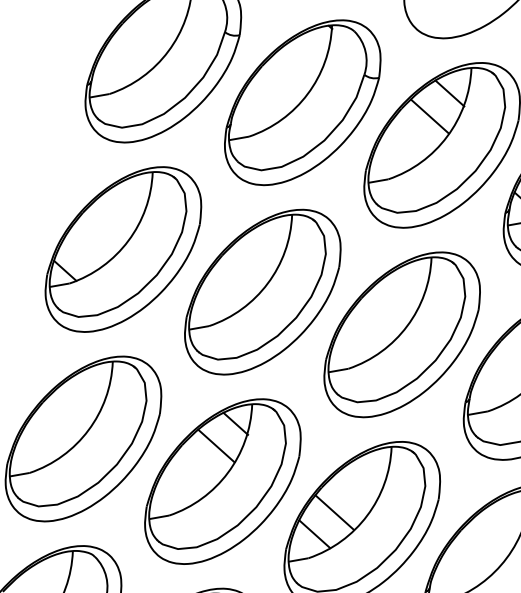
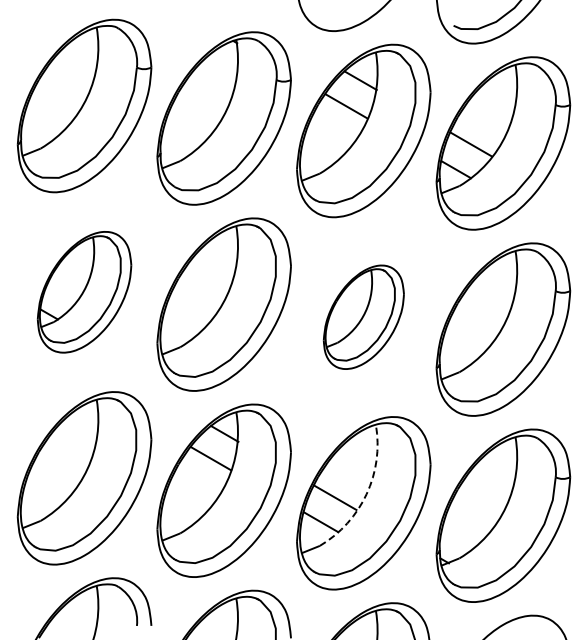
part: (123, 249) -> (84, 292), size x0.7
part: (401, 335) -> (363, 317), size x0.6
arc: (367, 515) -> (366, 494), solid -> dashed

